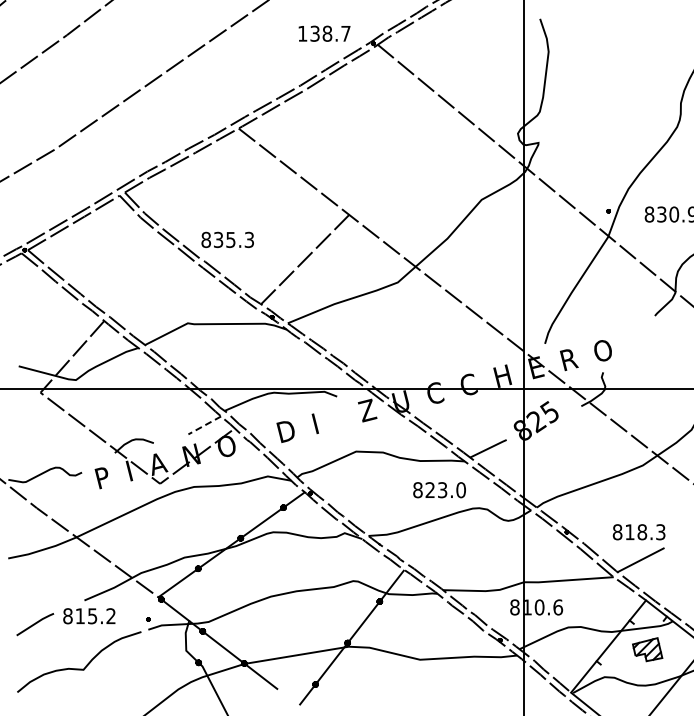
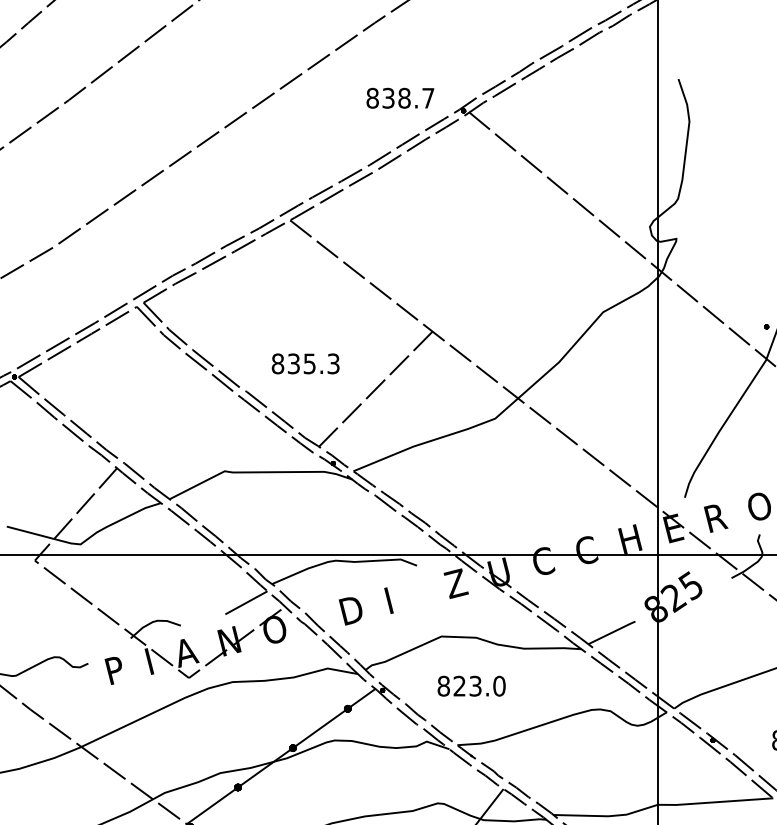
text: (302, 33) -> (372, 97), 138.7 -> 838.7
text: (227, 239) -> (305, 363), moved
line: (204, 425) -> (246, 602), dashed -> solid
text: (439, 490) -> (471, 686), moved

